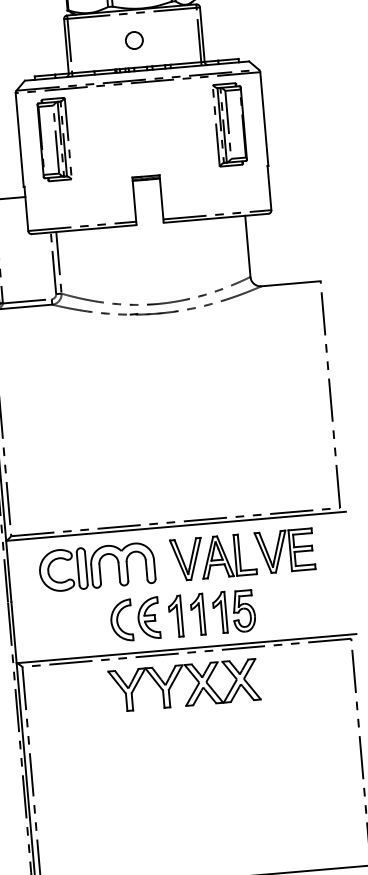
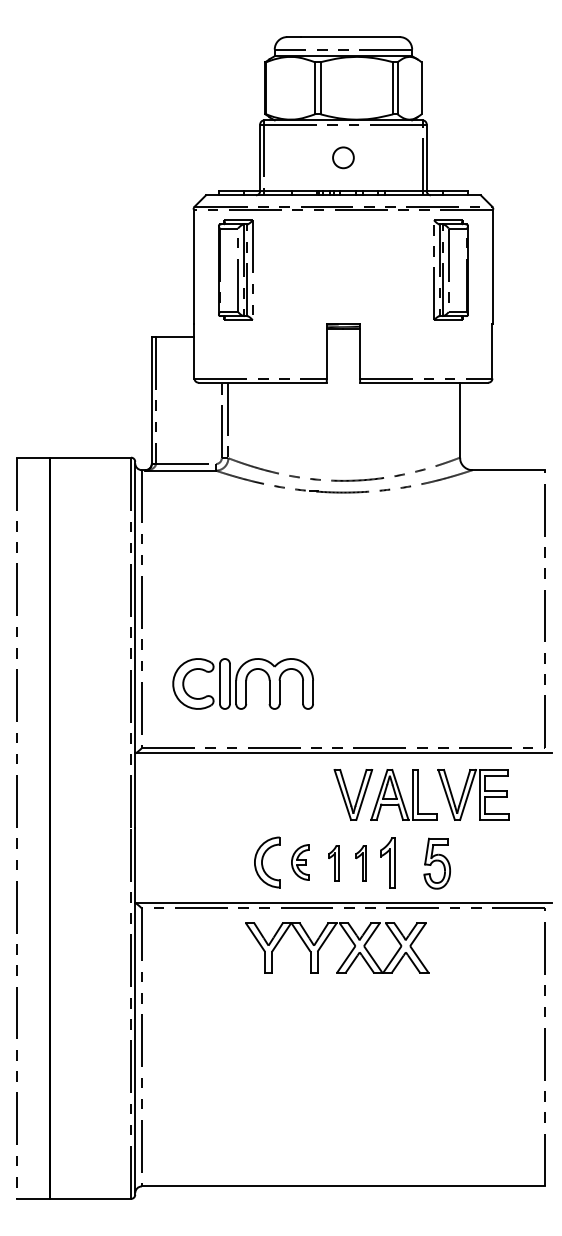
part: (96, 566) -> (242, 683), moved
part: (243, 611) -> (436, 863), moved
part: (197, 614) -> (360, 862), size x0.7
part: (175, 616) -> (333, 862), size x0.7
part: (148, 618) -> (300, 862), size x0.7

